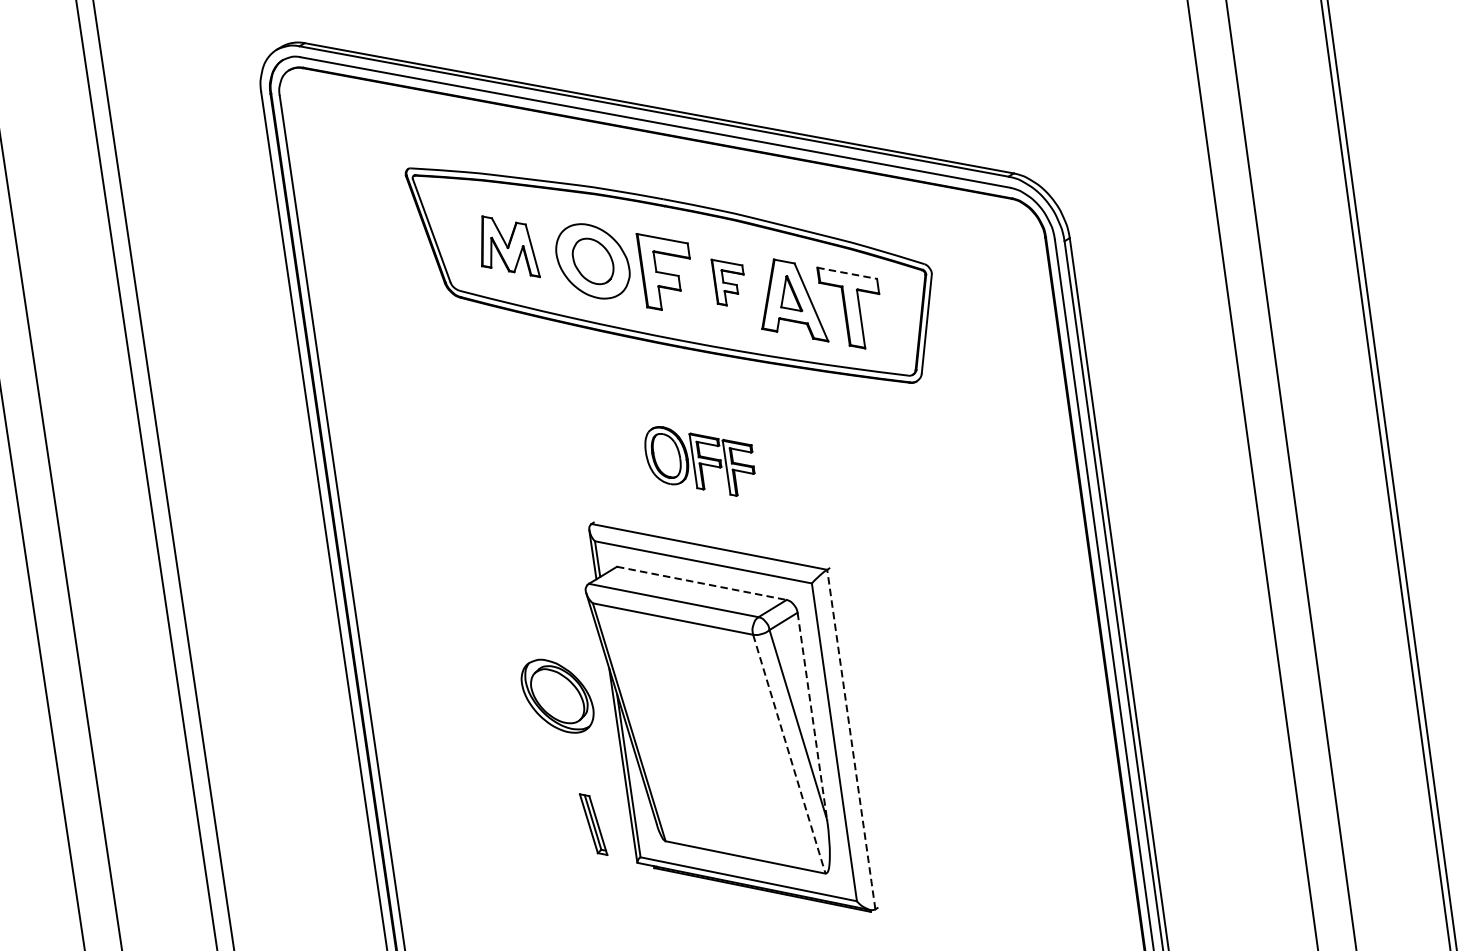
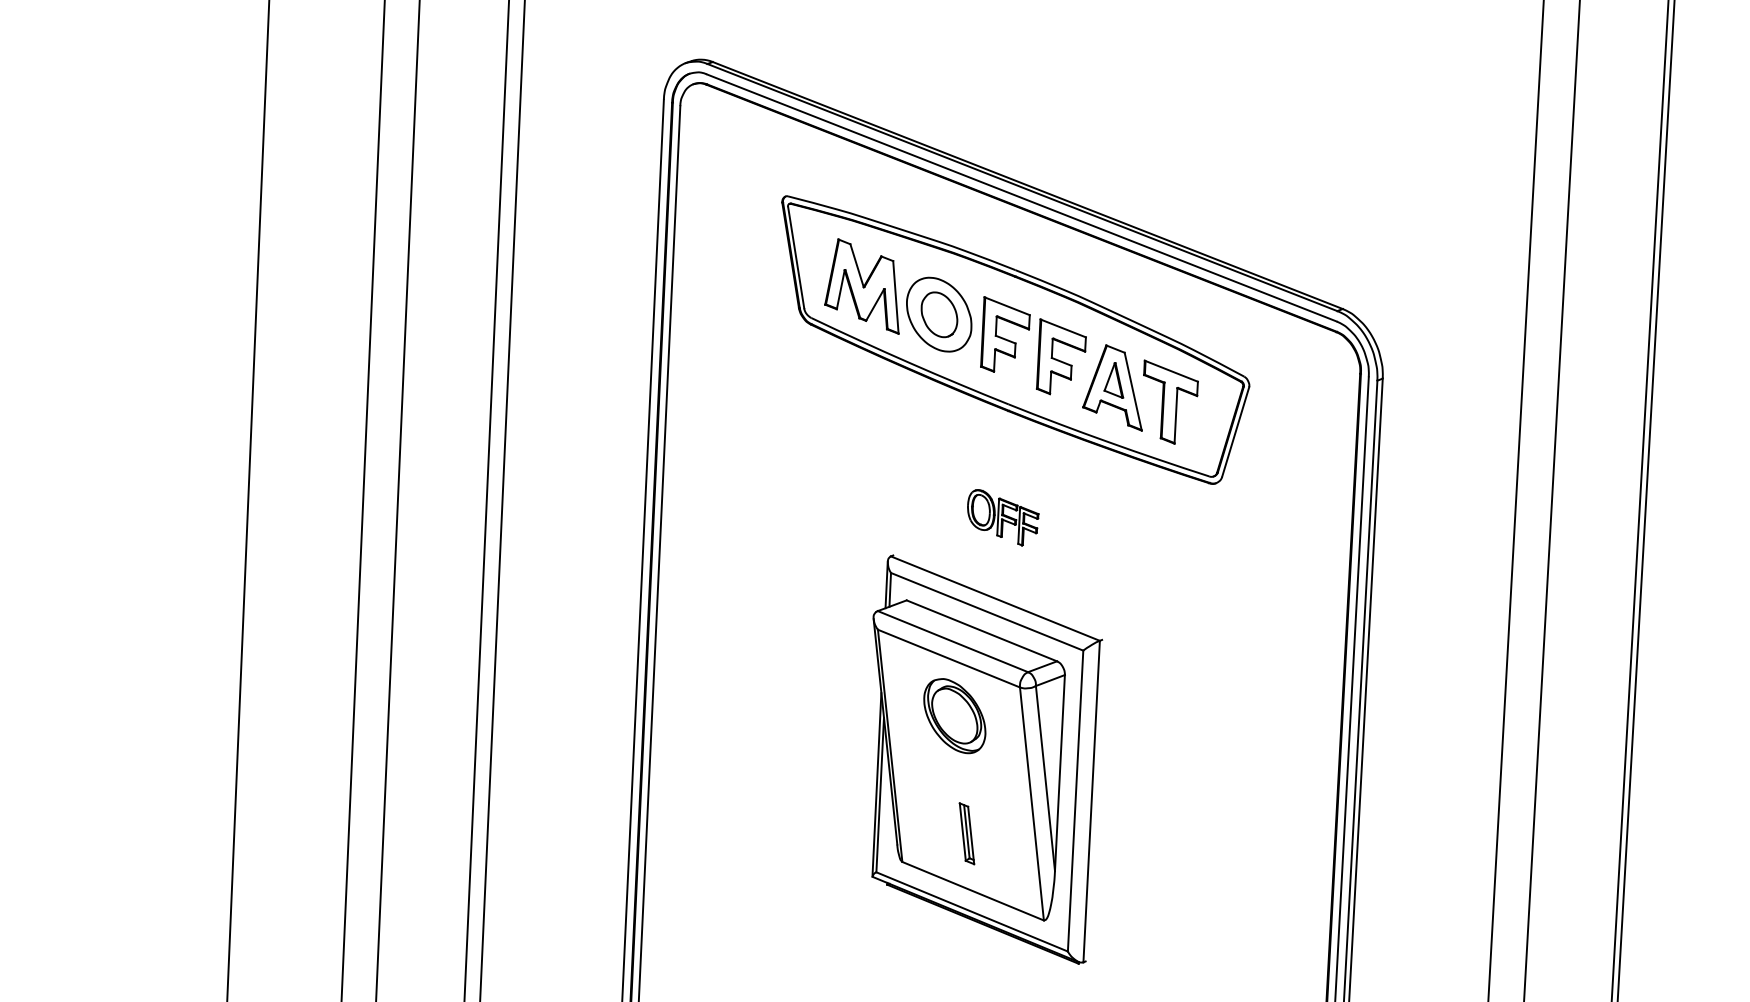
part: (505, 247) -> (861, 286), size x1.43
line: (847, 273) -> (1171, 371), dashed -> solid
part: (729, 280) -> (1061, 356), size x1.67
part: (701, 460) -> (1003, 517), size x0.71
line: (702, 583) -> (982, 631), dashed -> solid
part: (557, 696) -> (954, 716), moved
line: (811, 716) -> (1059, 773), dashed -> solid
line: (851, 739) -> (1091, 801), dashed -> solid
line: (788, 754) -> (1031, 804), dashed -> solid
part: (593, 824) -> (966, 833), moved

